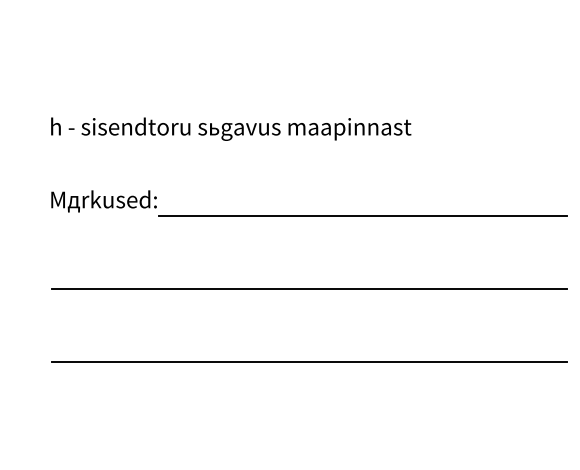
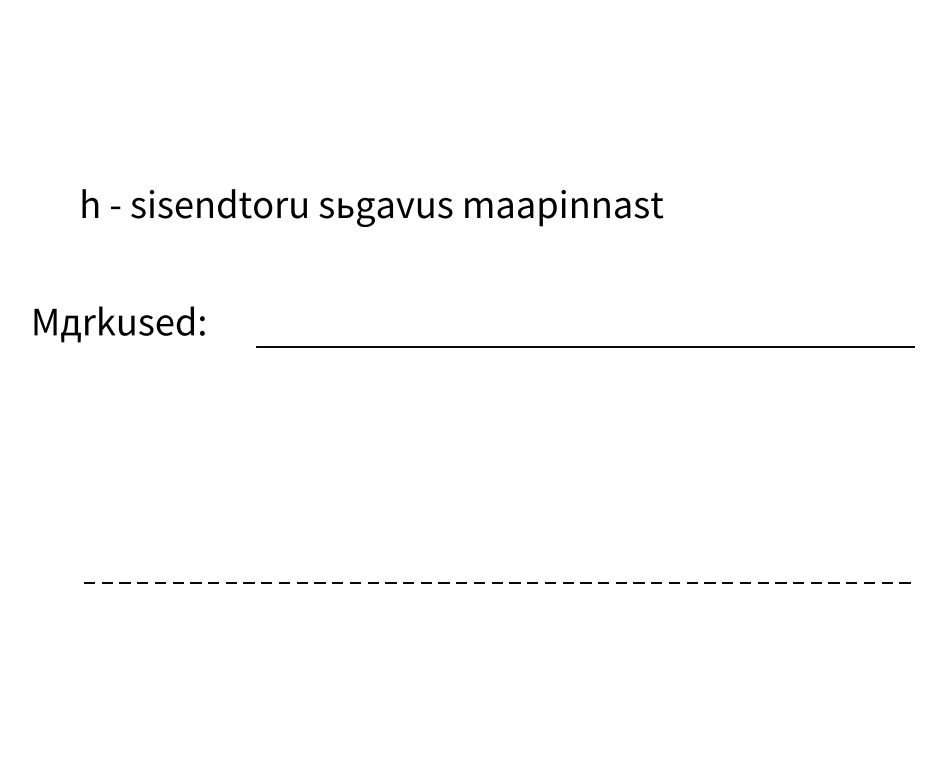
text: (103, 201) -> (118, 324), moved
line: (308, 288) -> (497, 464), removed
line: (309, 361) -> (498, 582), solid -> dashed

